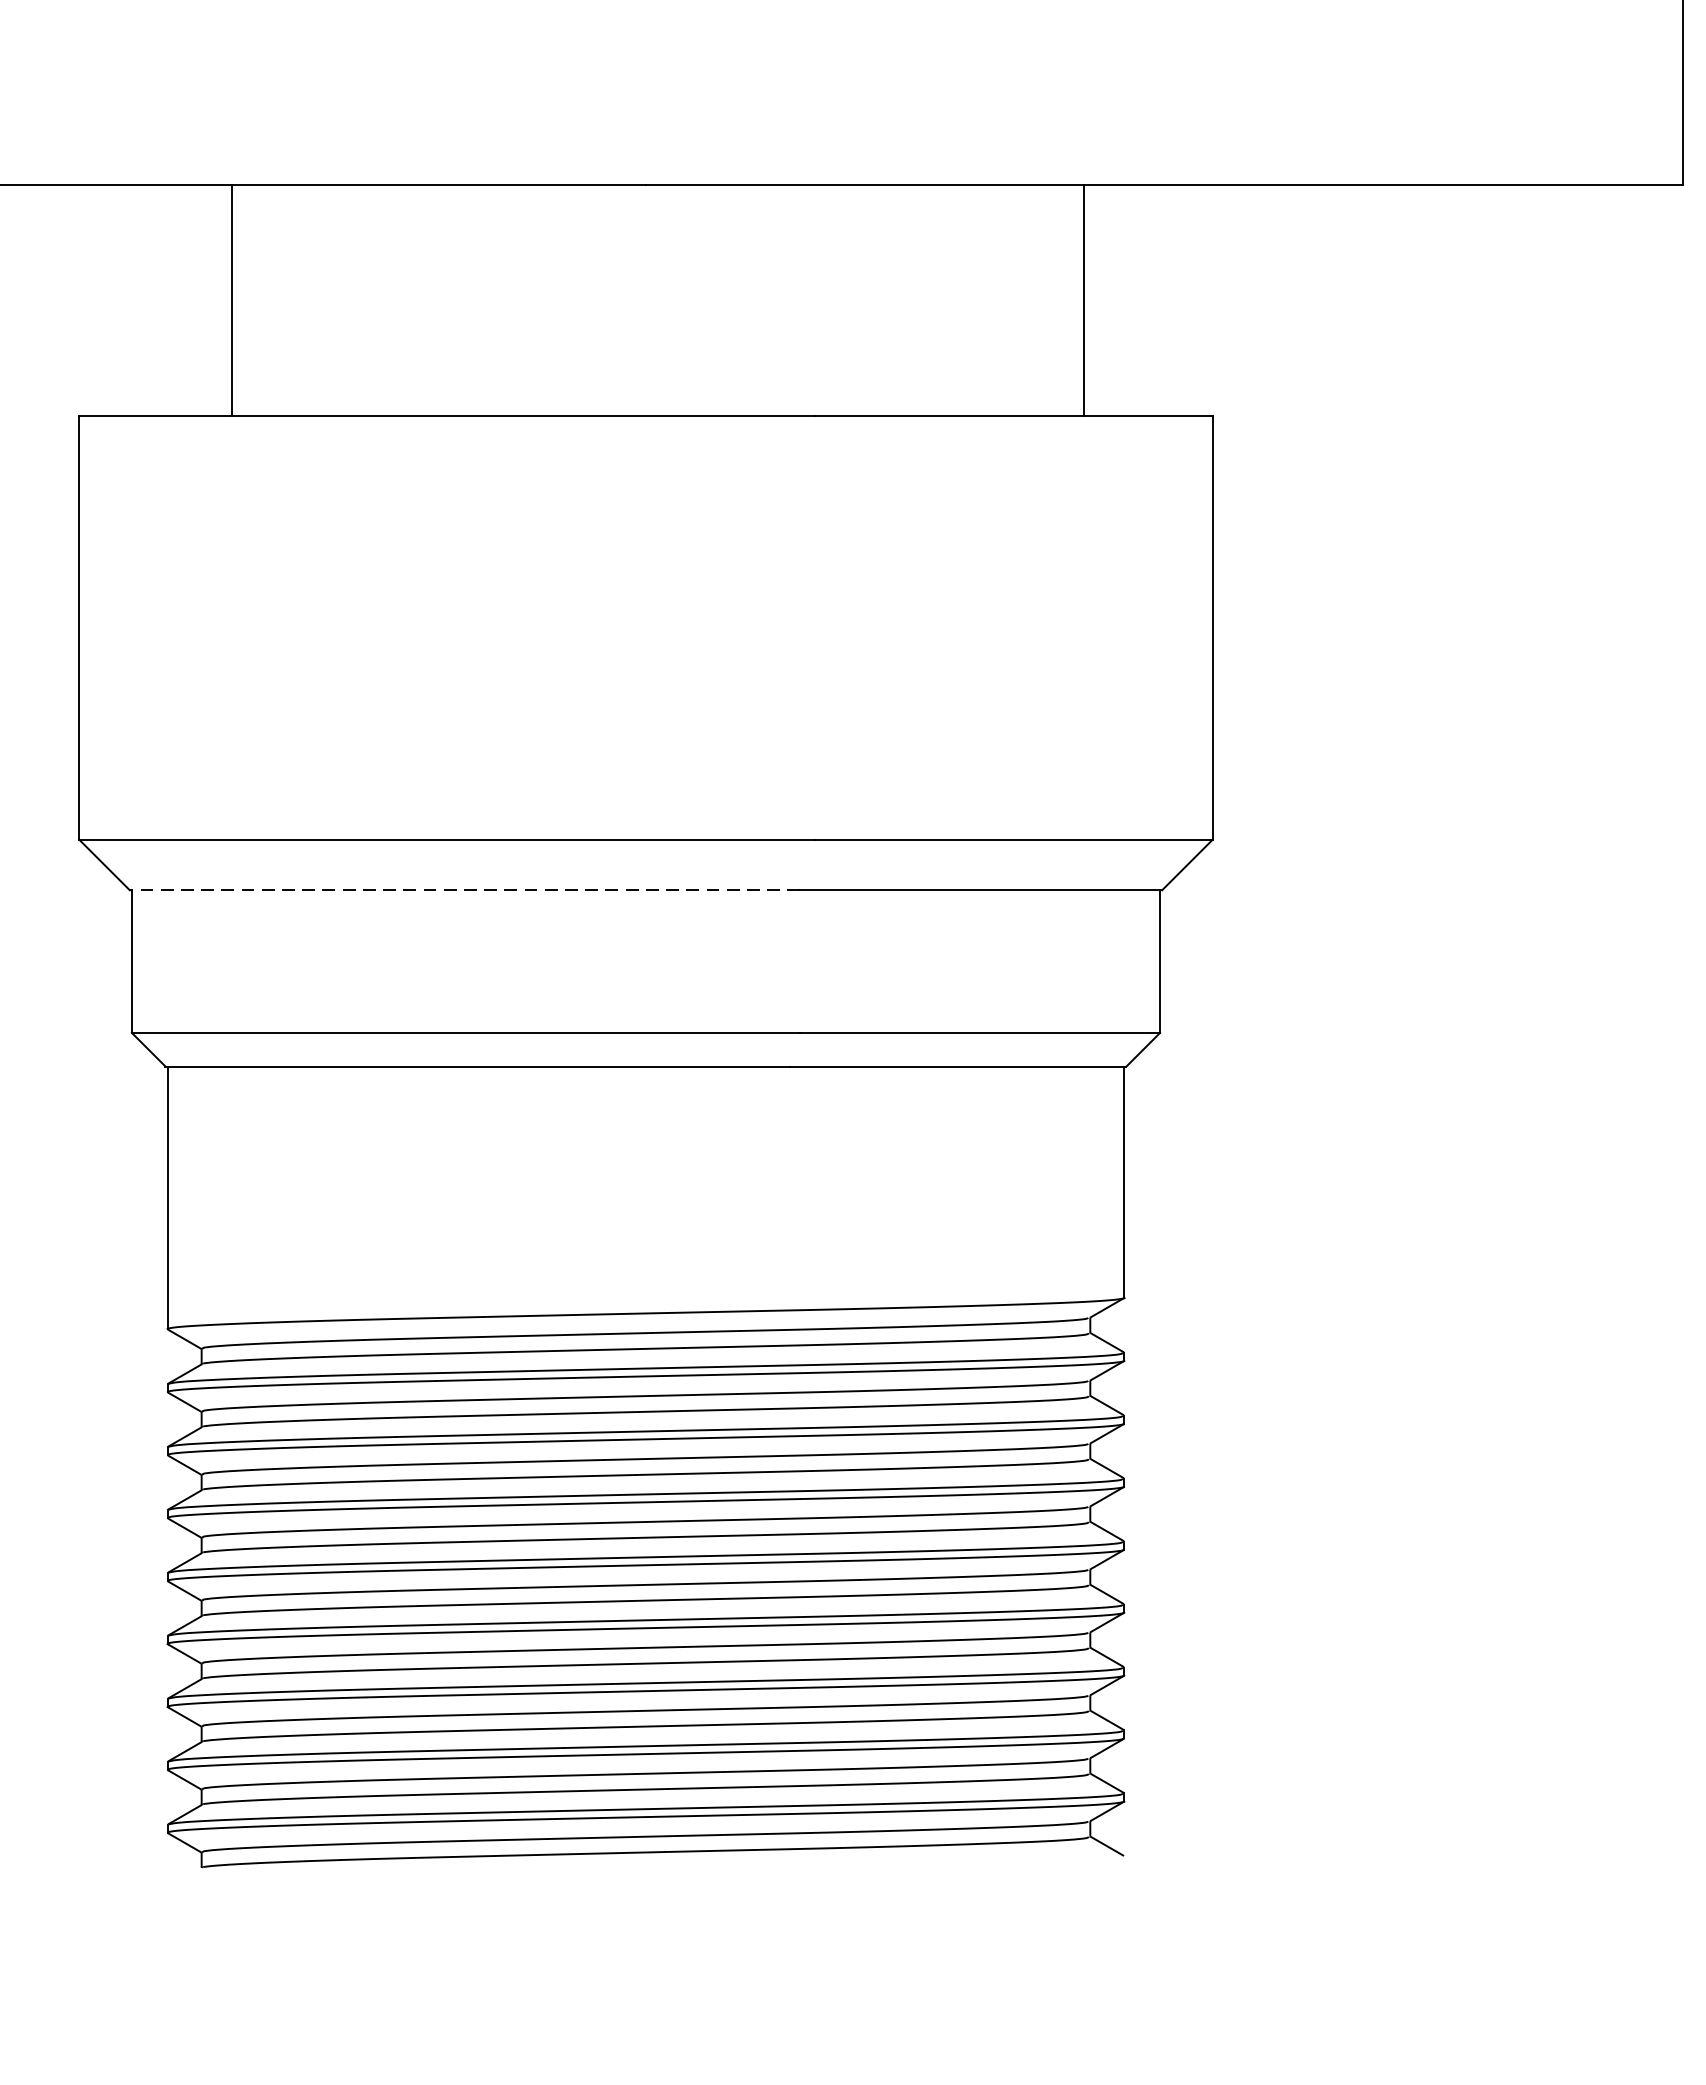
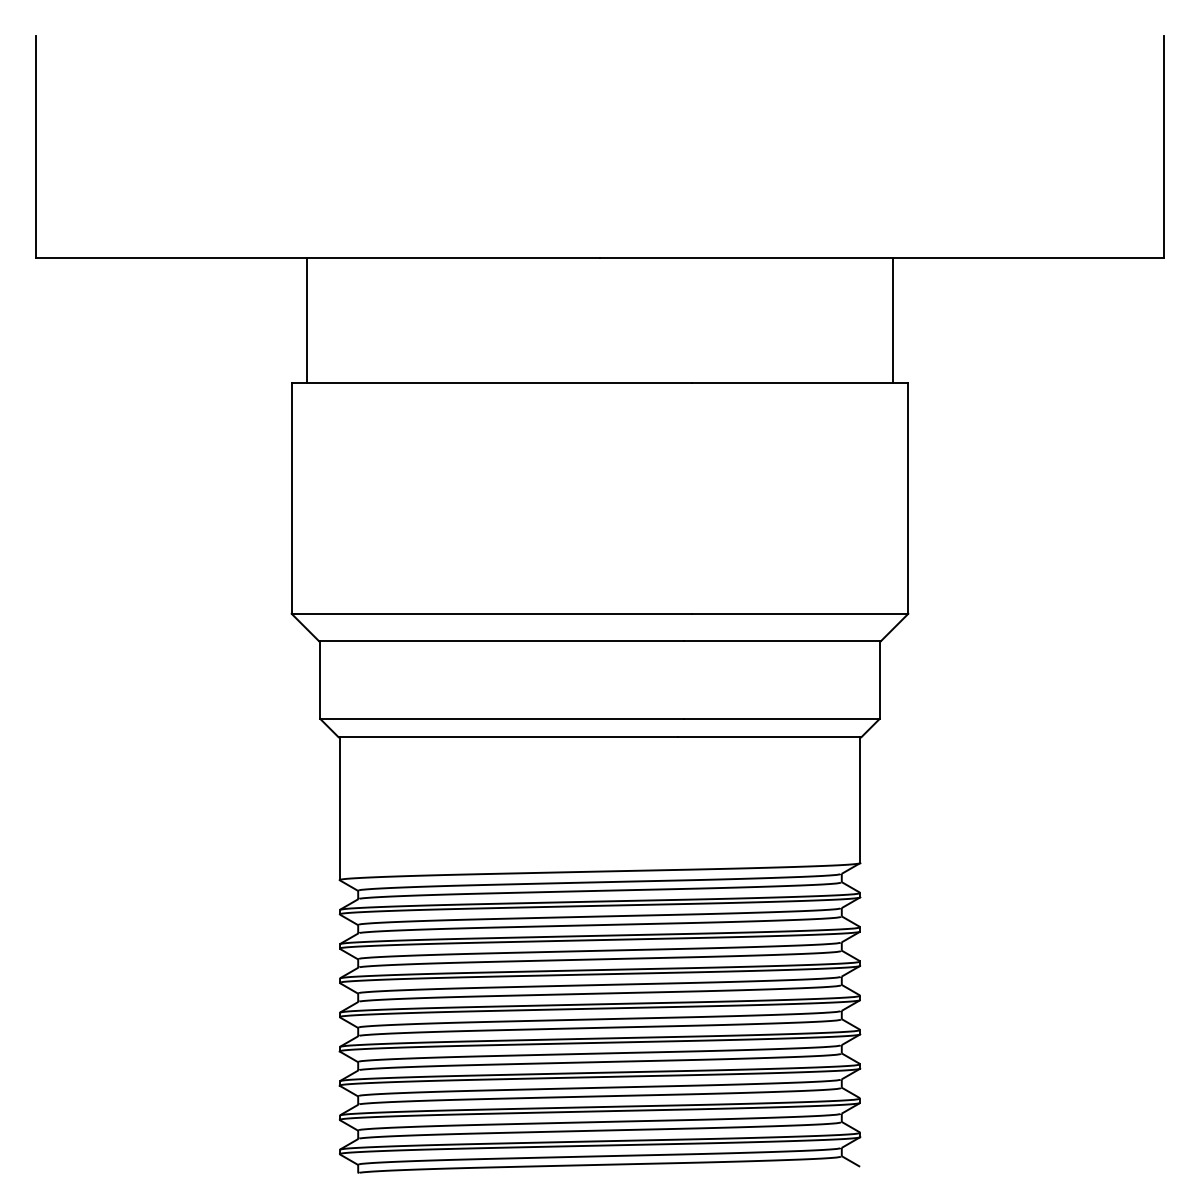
line: (231, 300) -> (306, 320), moved
line: (1084, 300) -> (893, 320), moved
line: (464, 890) -> (501, 641), dashed -> solid

